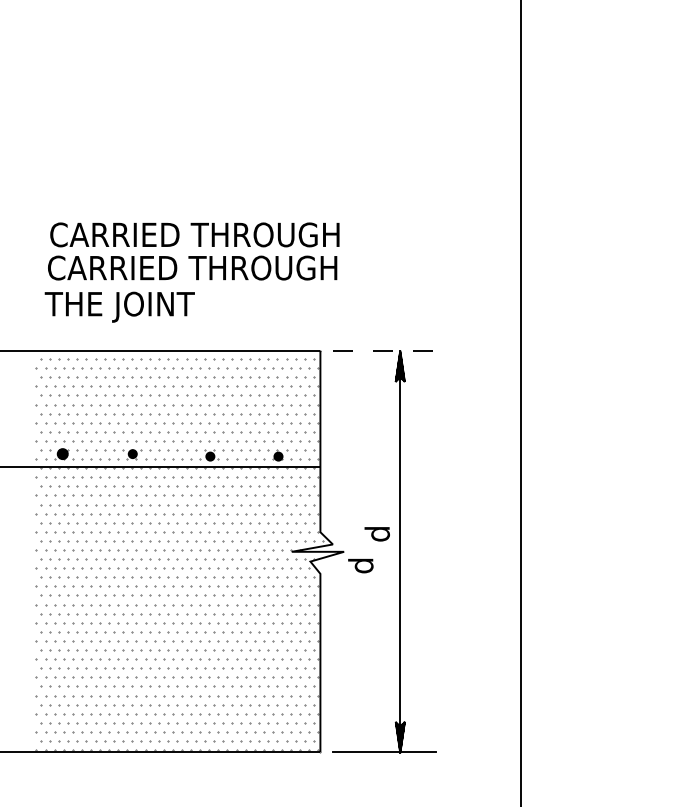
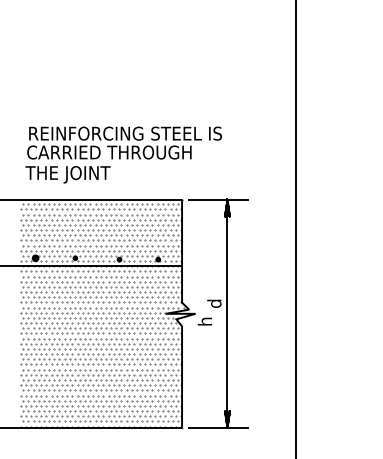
text: (219, 234) -> (124, 133), CARRIED THROUGH -> REINFORCING STEEL IS
line: (386, 350) -> (219, 199), dashed -> solid
text: (359, 565) -> (204, 321), d -> h

